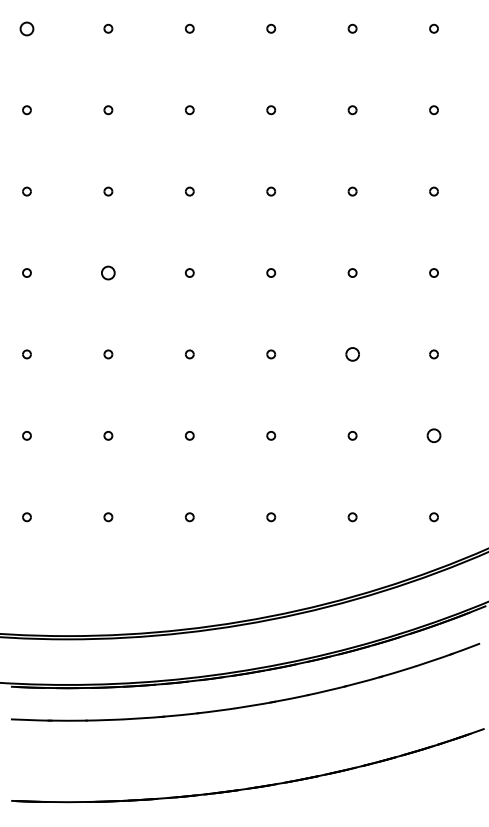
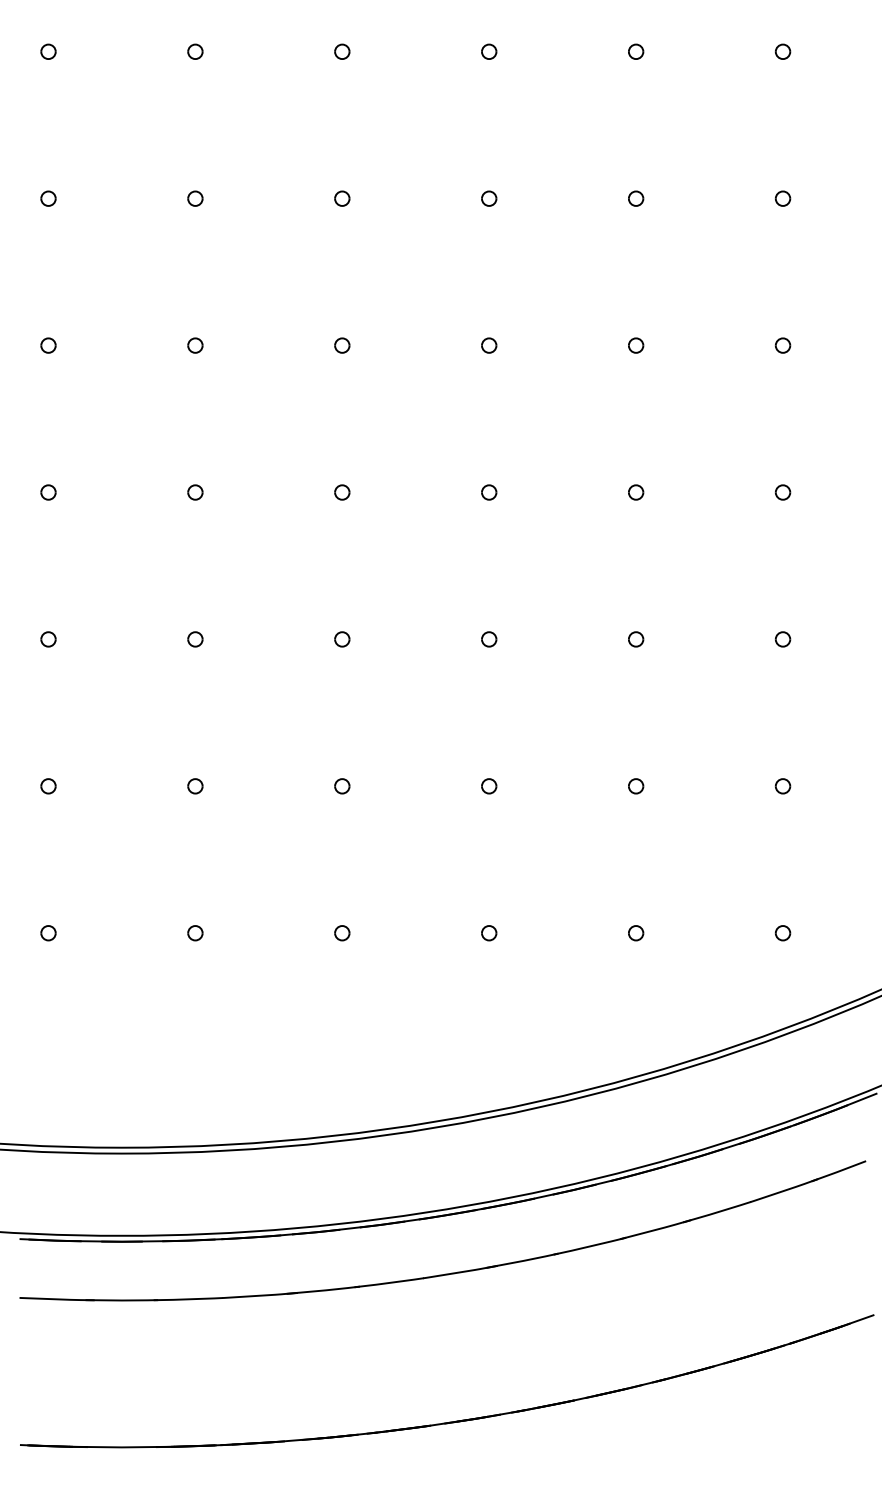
part: (26, 28) -> (47, 51), size x0.62
part: (108, 272) -> (195, 491), size x0.62
part: (352, 354) -> (635, 639), size x0.62
part: (433, 435) -> (782, 785), size x0.62

